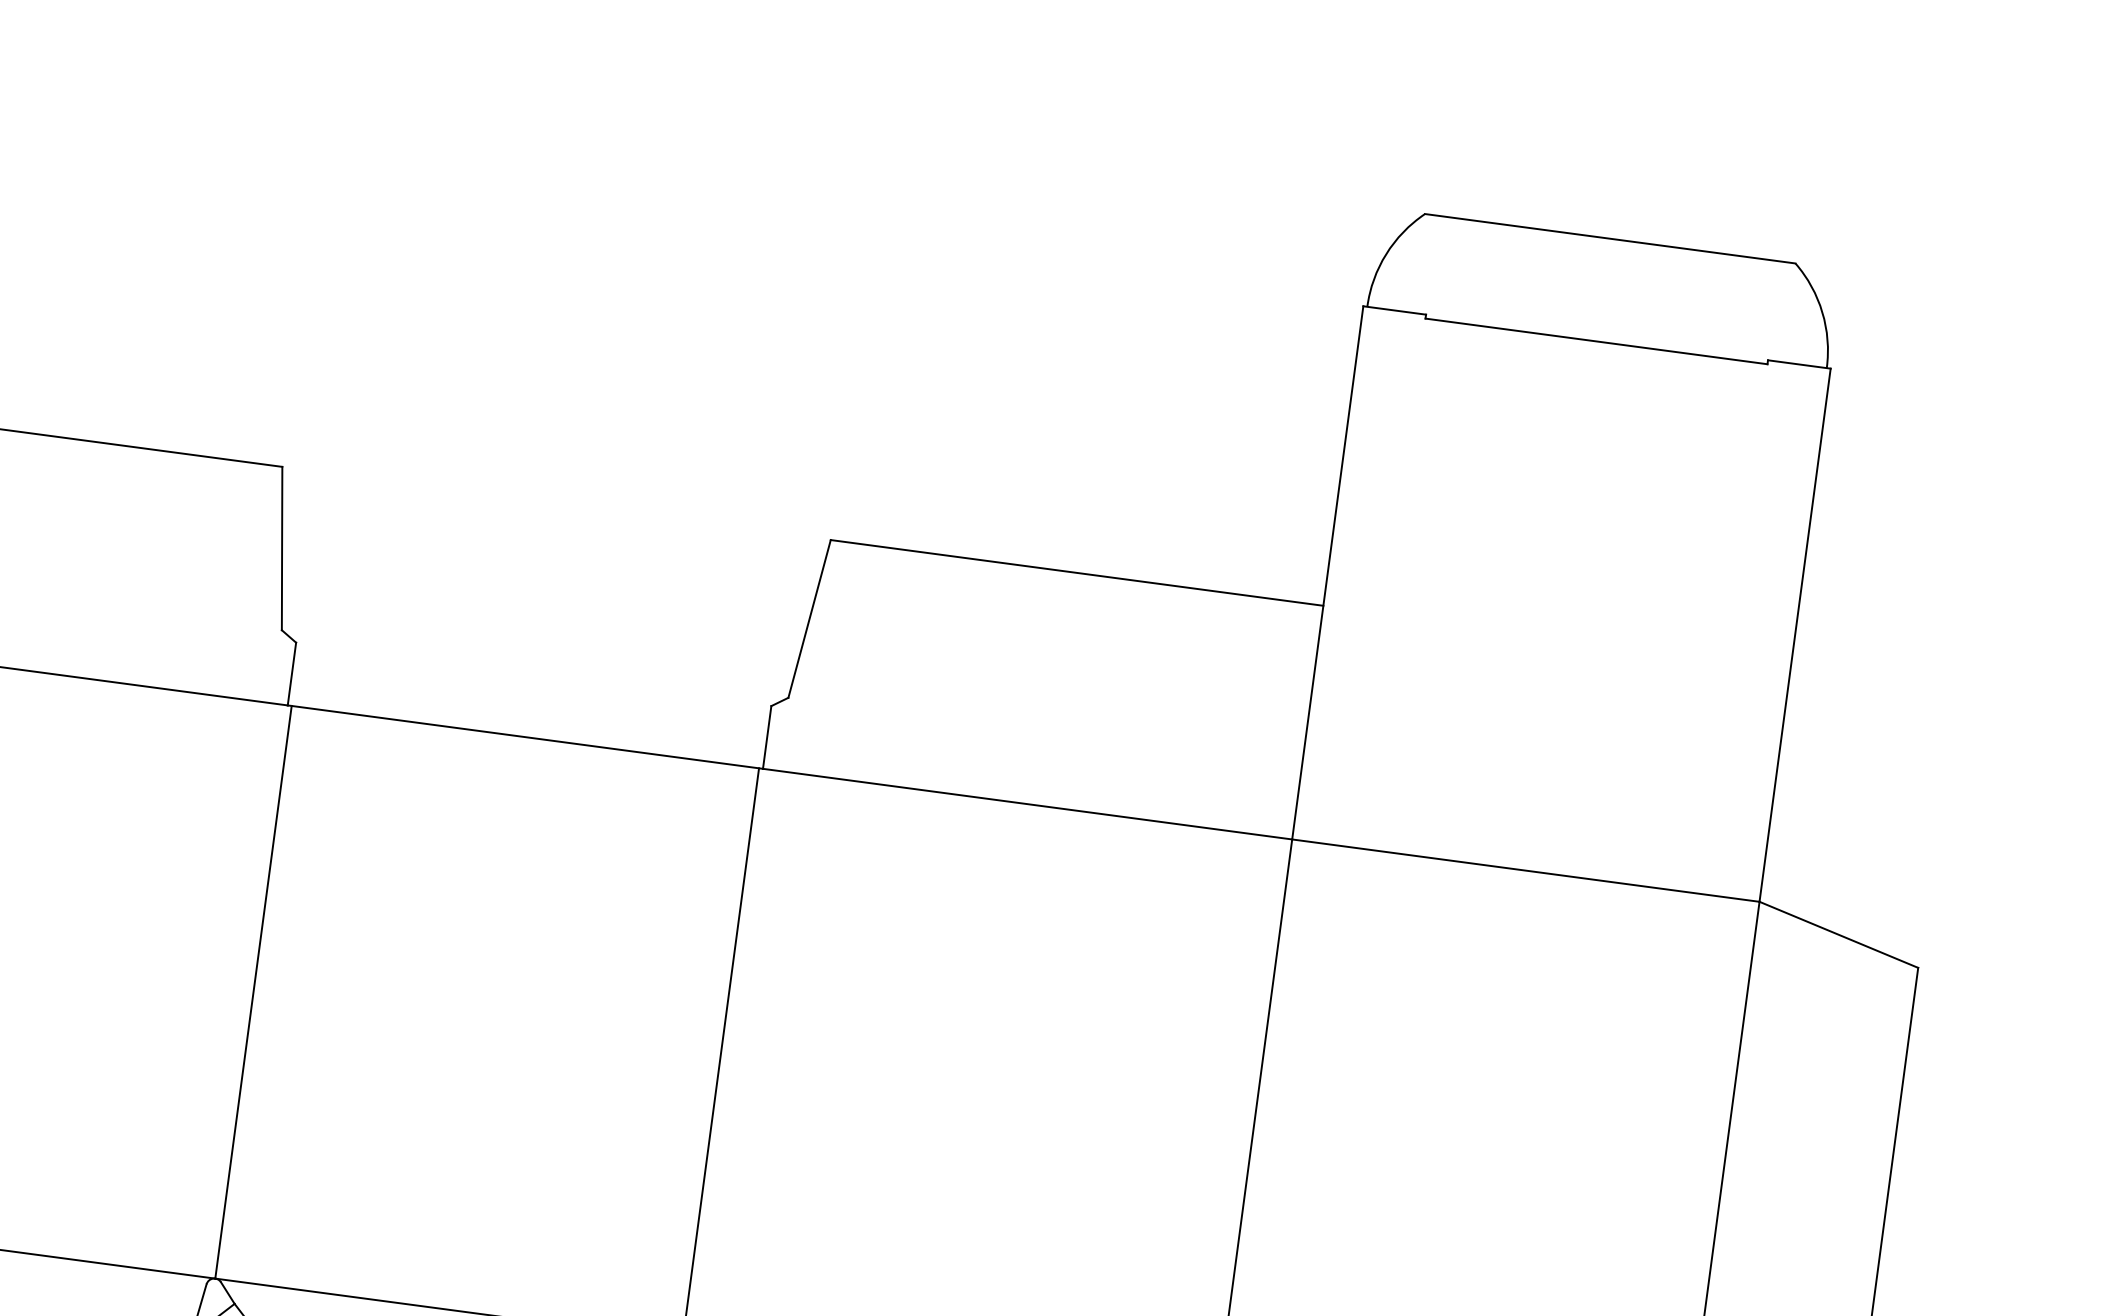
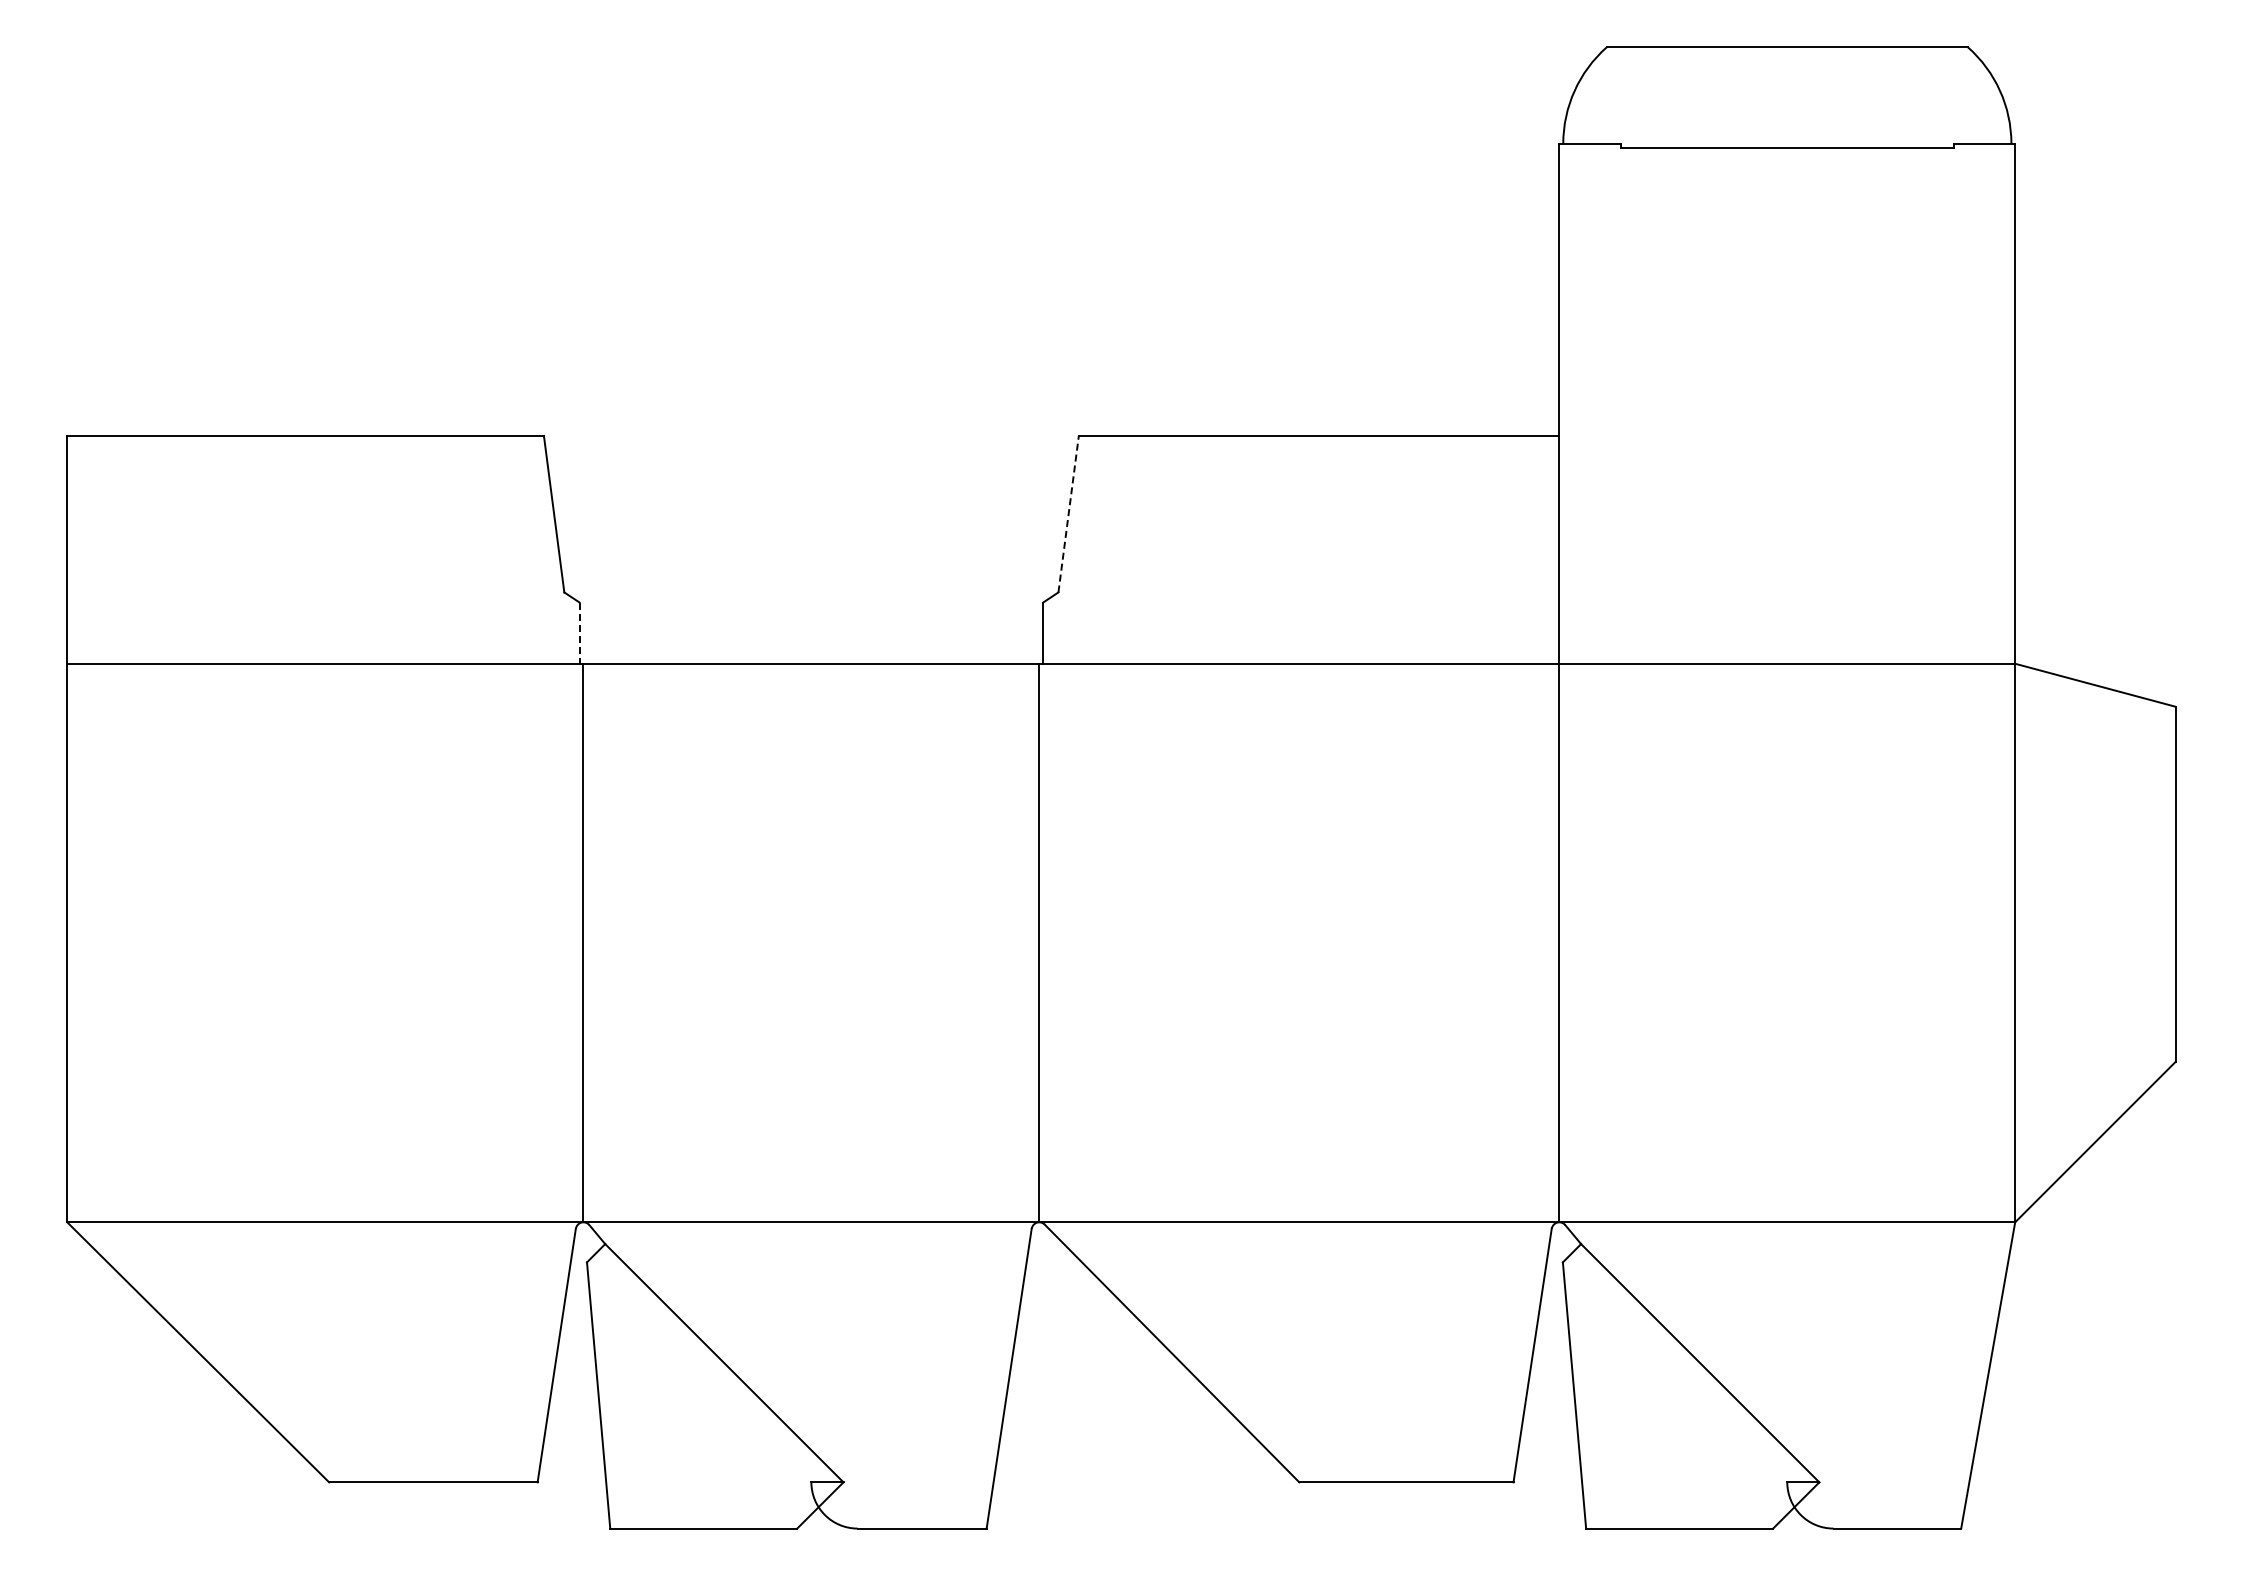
line: (809, 619) -> (1068, 514), solid -> dashed
line: (291, 674) -> (579, 633), solid -> dashed

